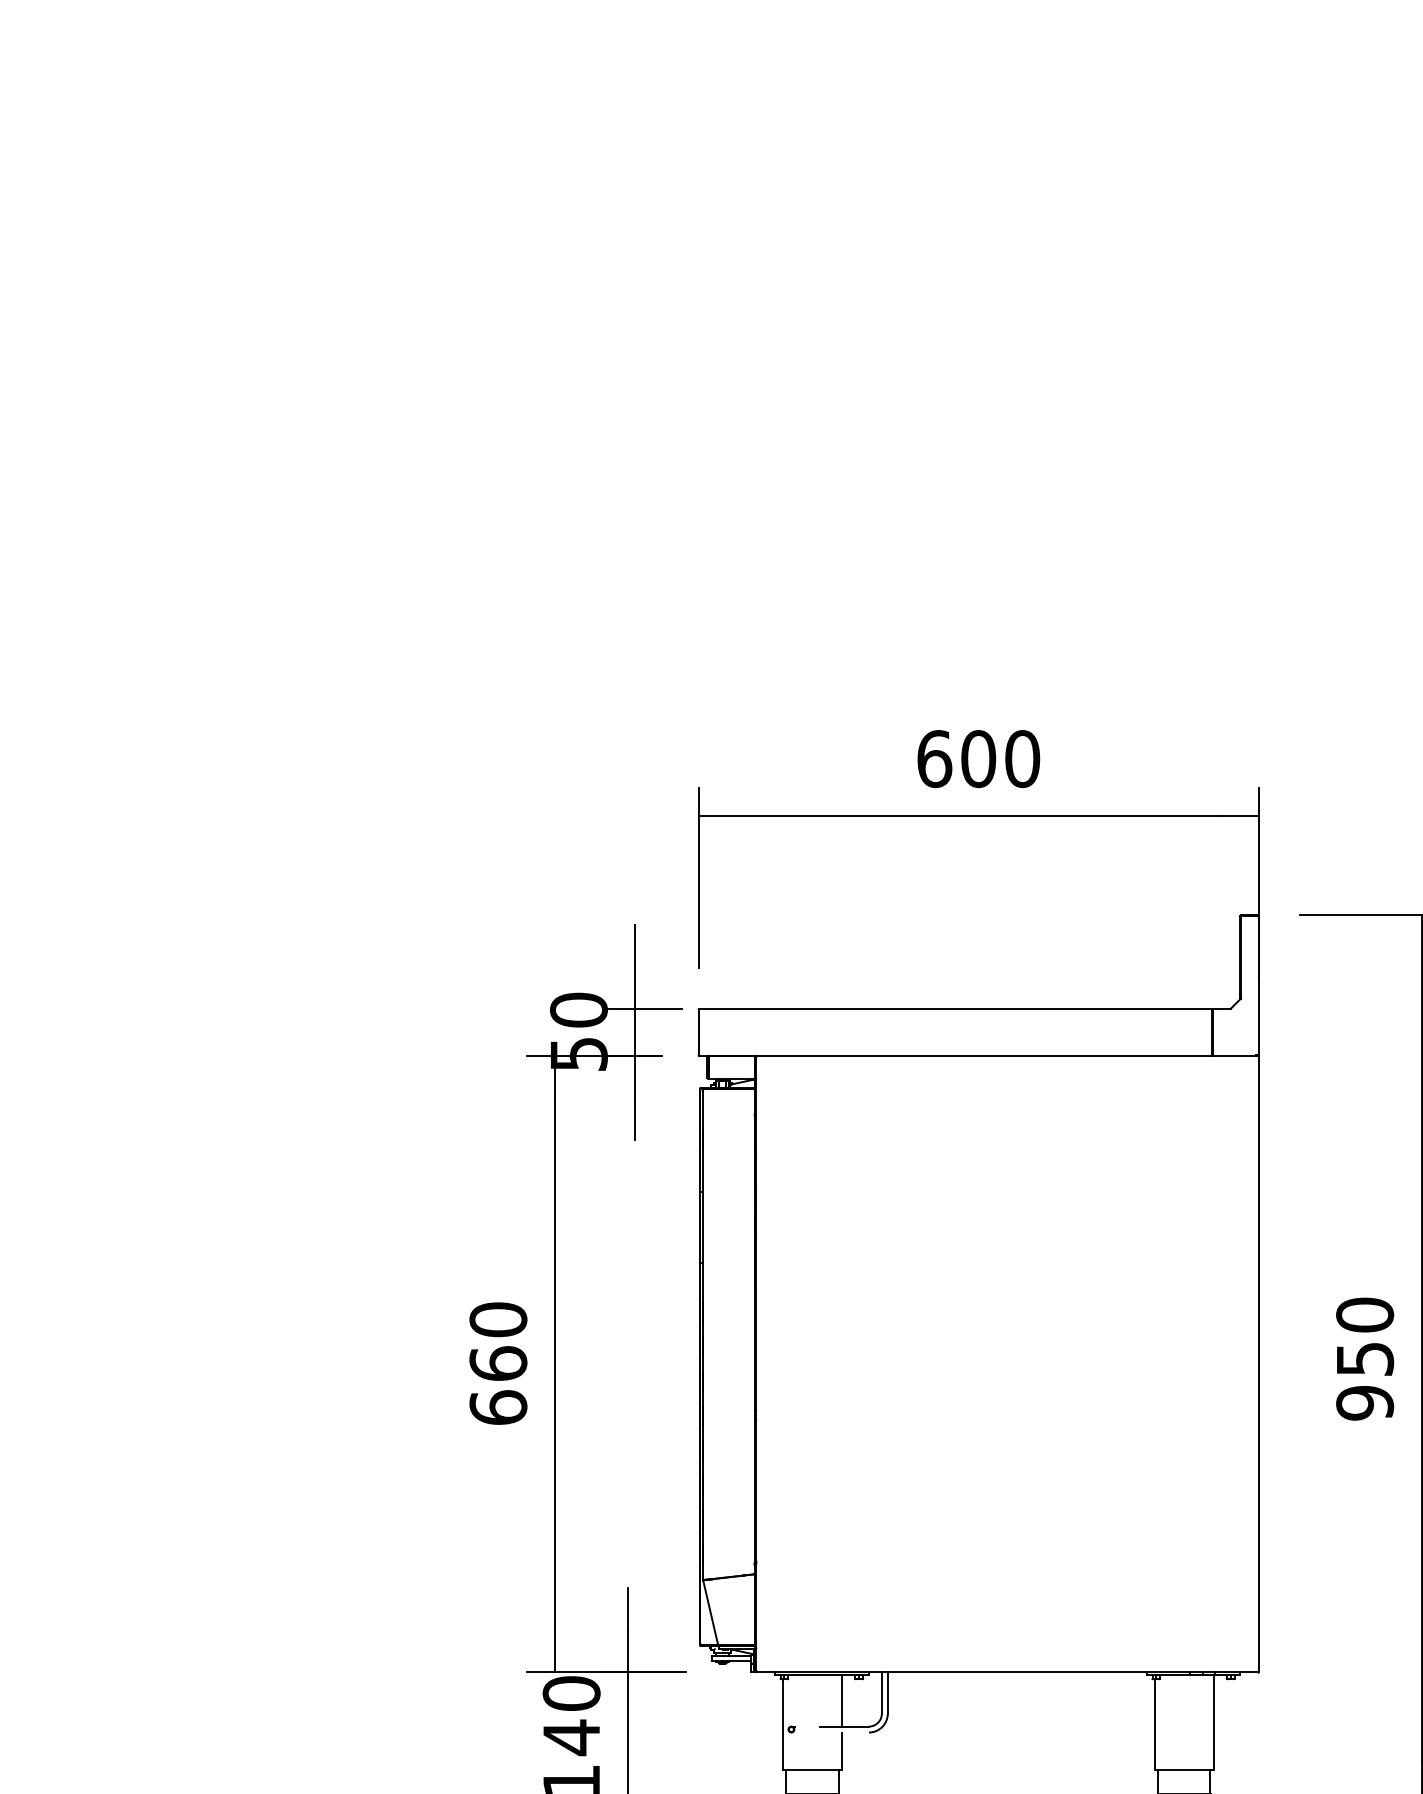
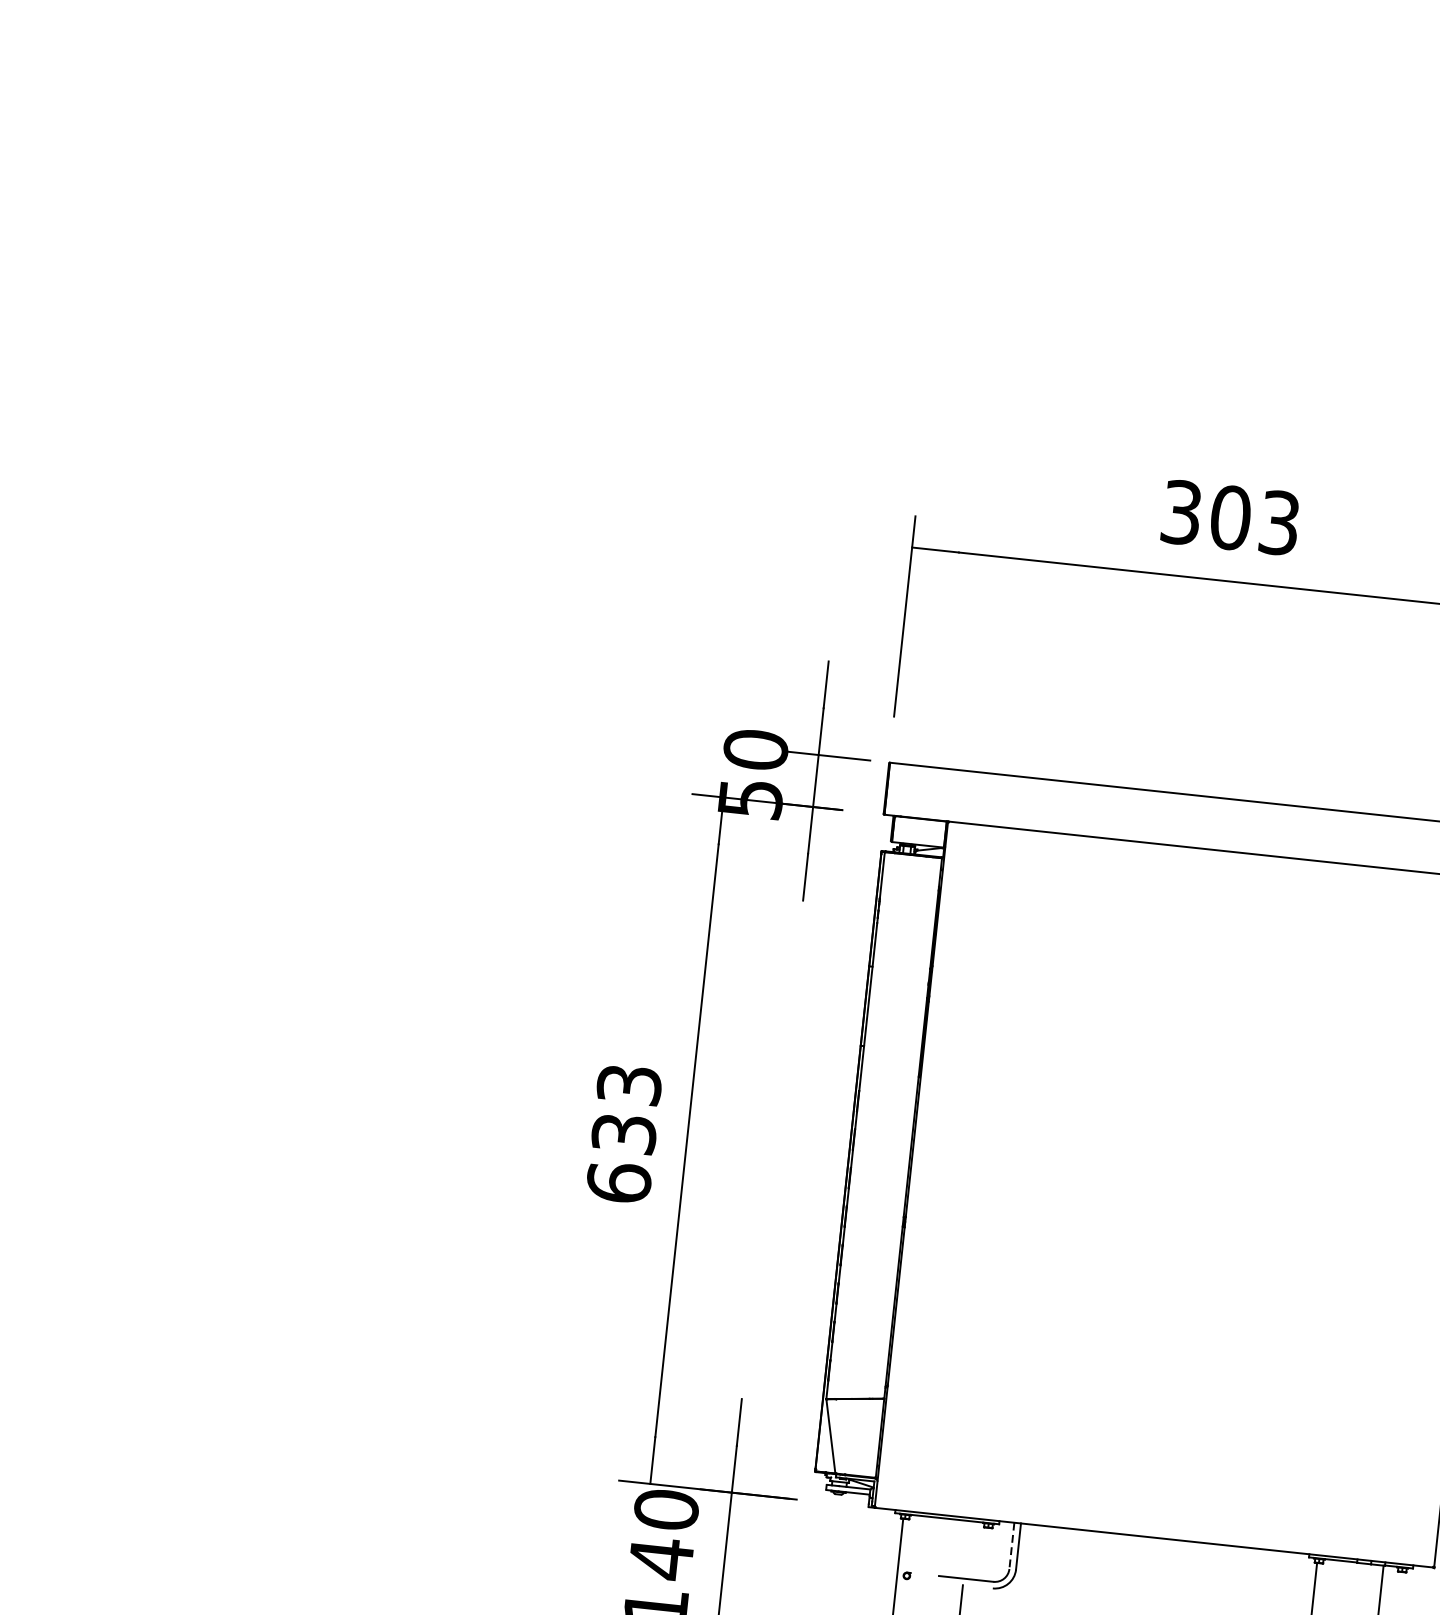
text: (978, 759) -> (1230, 518), 600 -> 303
text: (498, 1341) -> (626, 1109), 660 -> 633
line: (881, 1692) -> (1011, 1545), solid -> dashed
line: (842, 1700) -> (967, 1549), removed

